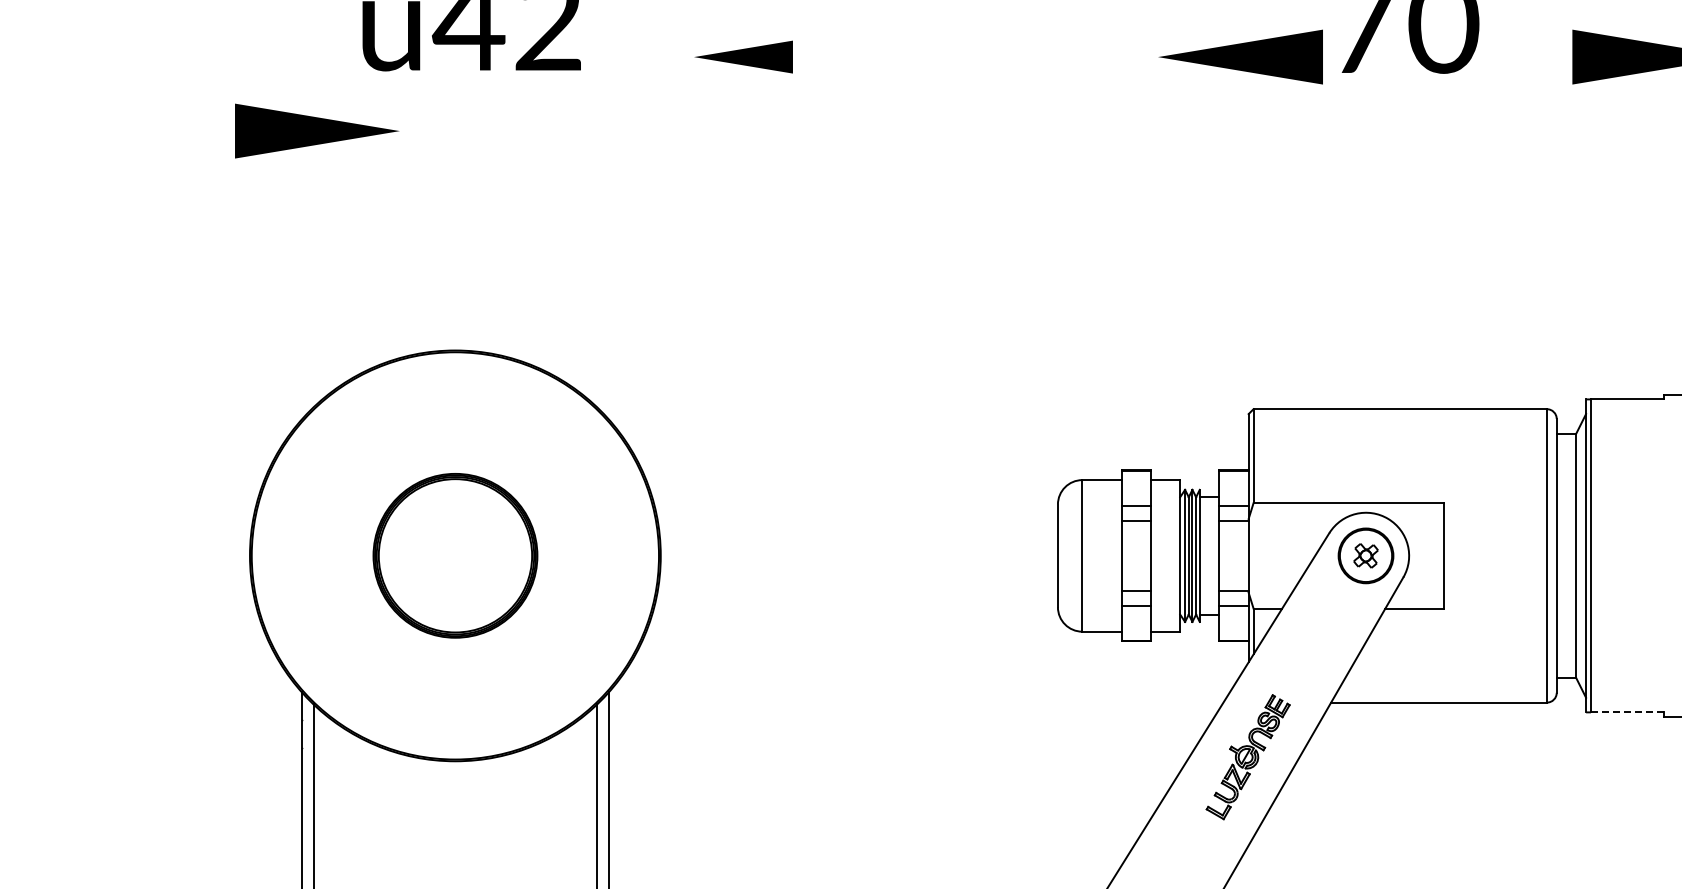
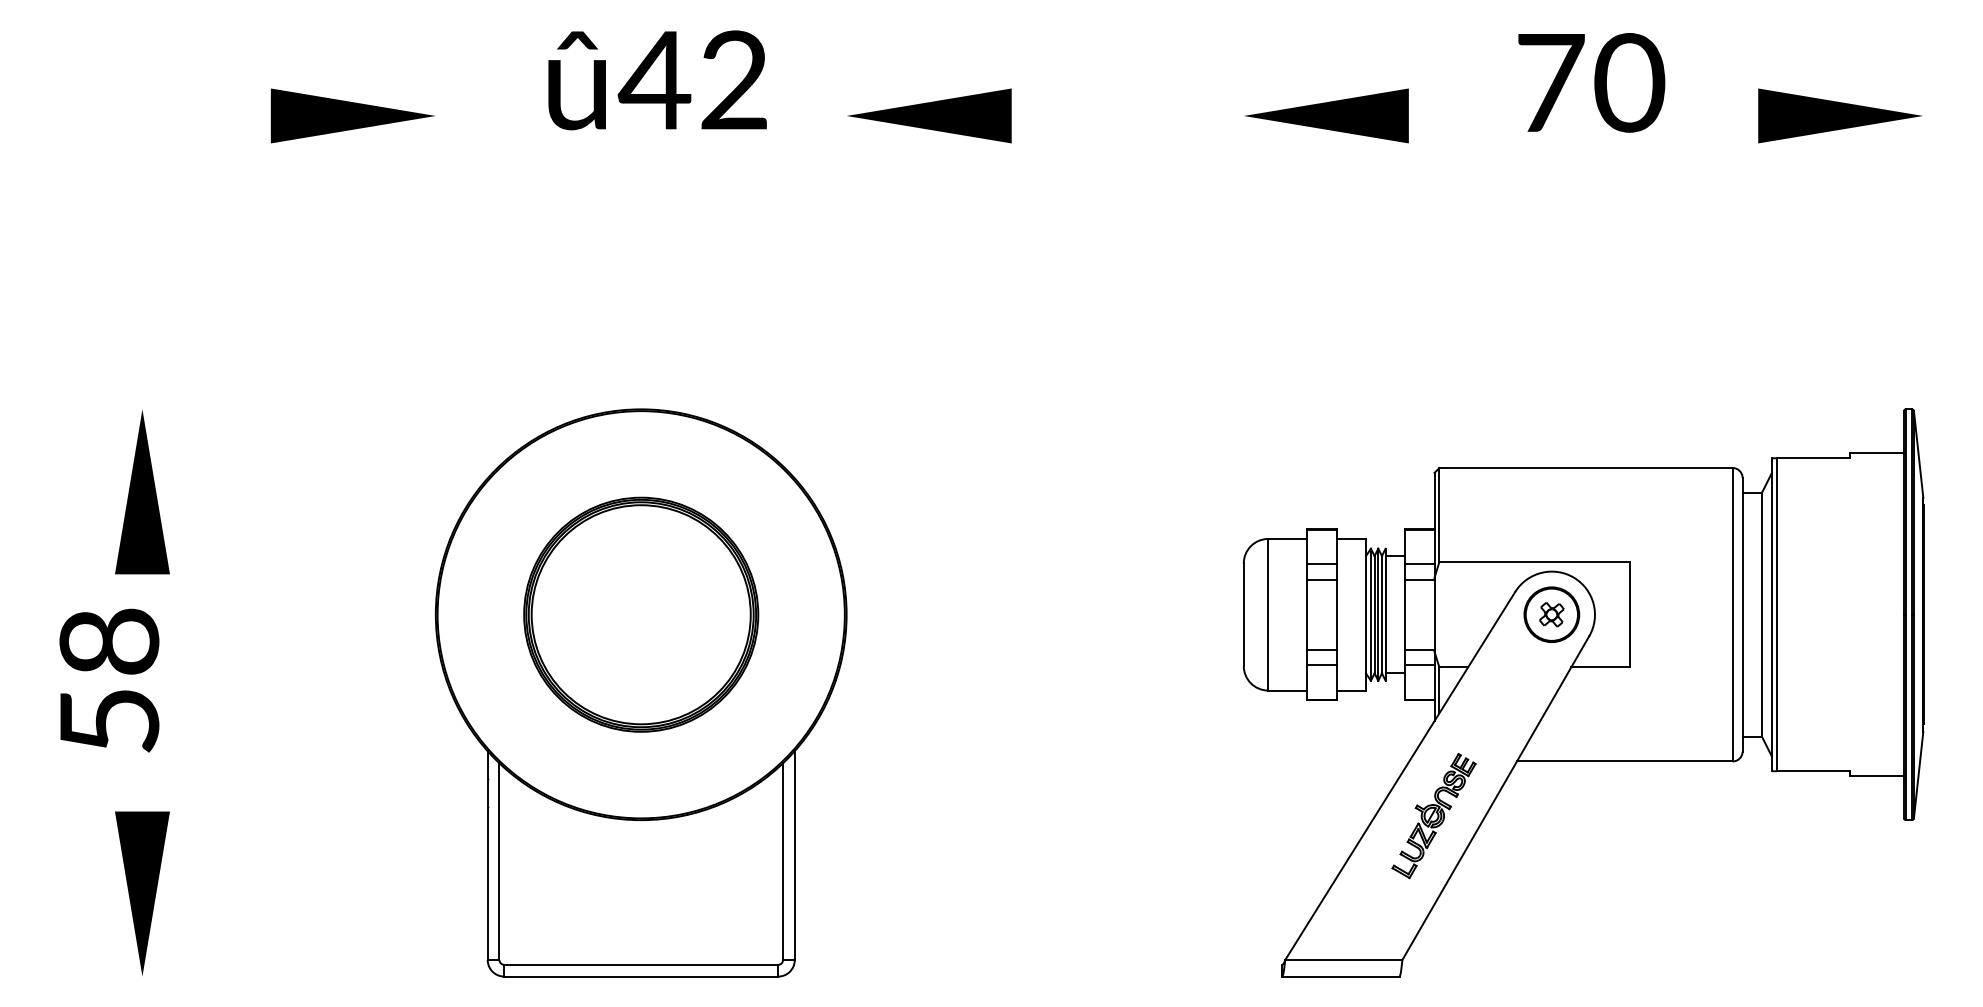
part: (743, 56) -> (929, 115), size x1.67
part: (1240, 56) -> (1326, 115), moved
part: (316, 130) -> (352, 115), moved
part: (455, 555) -> (641, 614), size x1.43
line: (1627, 712) -> (1813, 771), dashed -> solid

